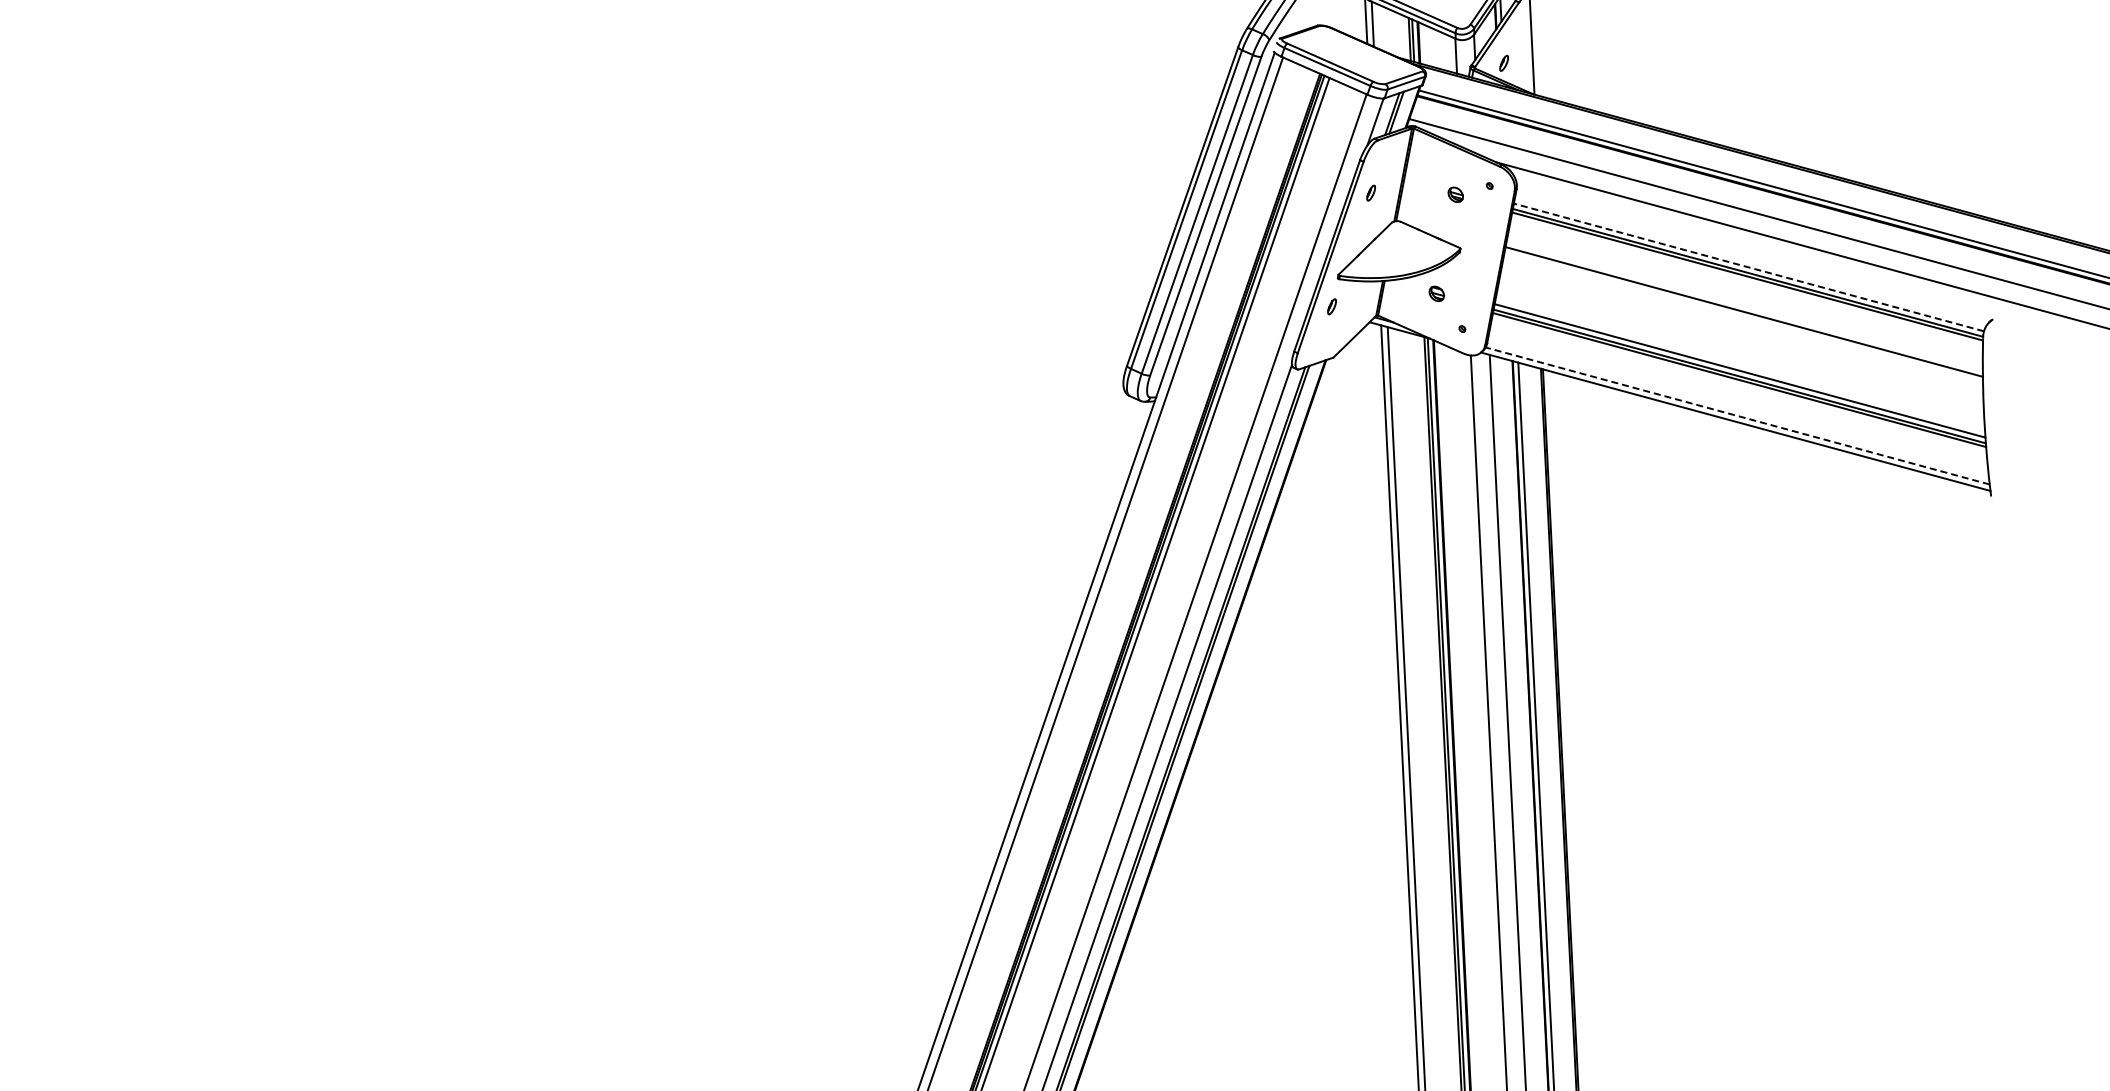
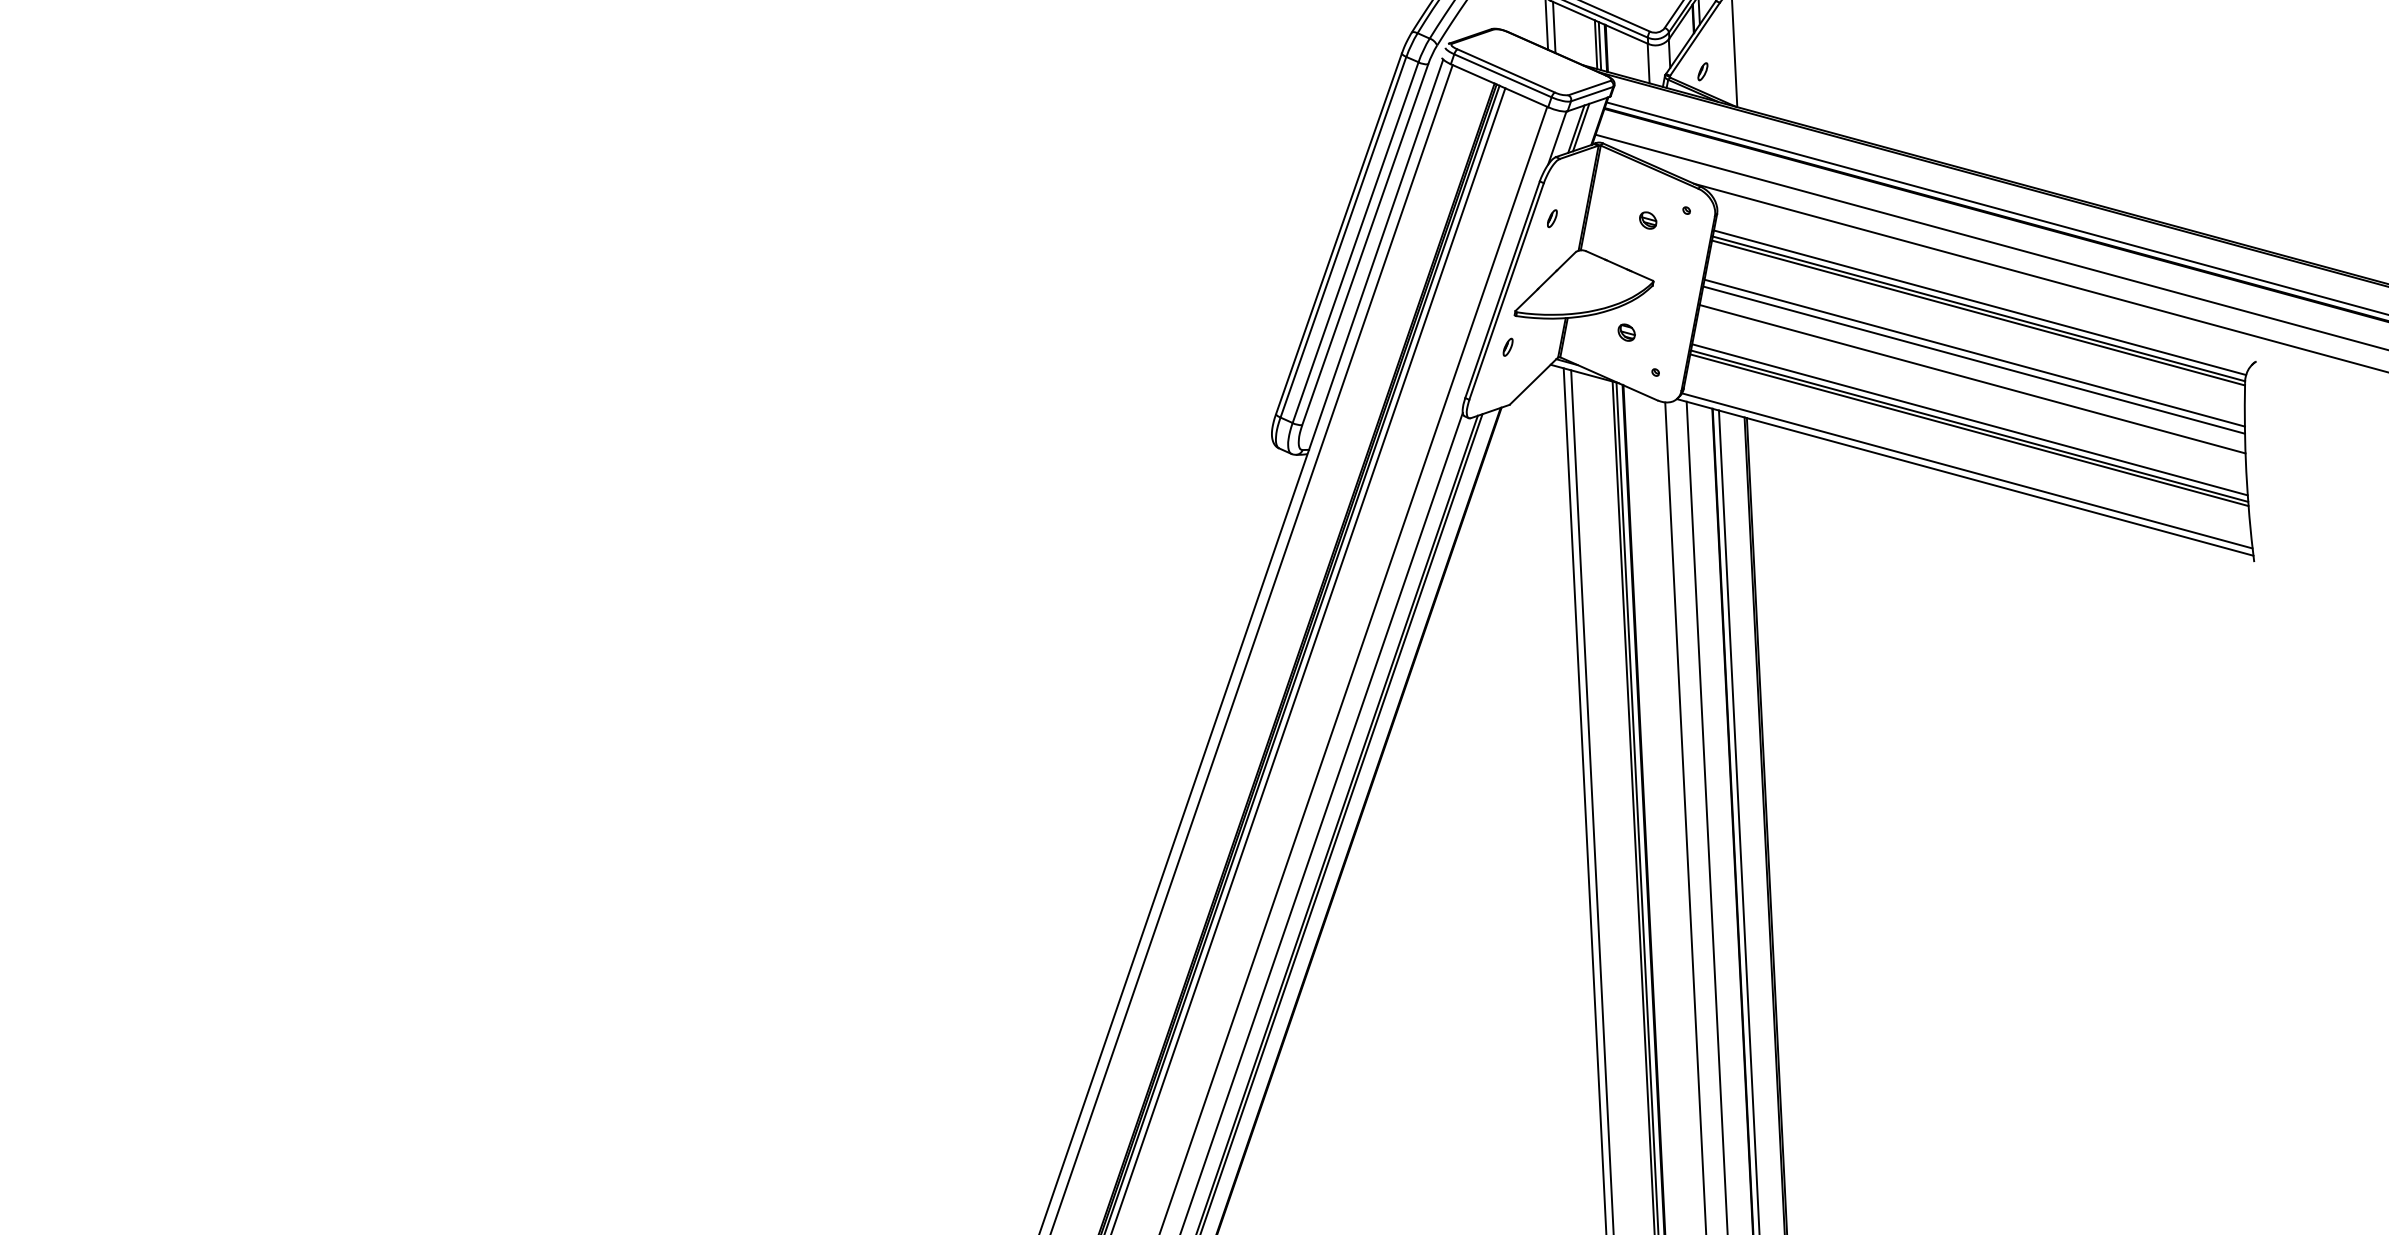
line: (1748, 267) -> (1979, 302), dashed -> solid
line: (1743, 318) -> (1973, 360), added
line: (1742, 334) -> (1972, 378), added
line: (1737, 415) -> (1967, 470), dashed -> solid

